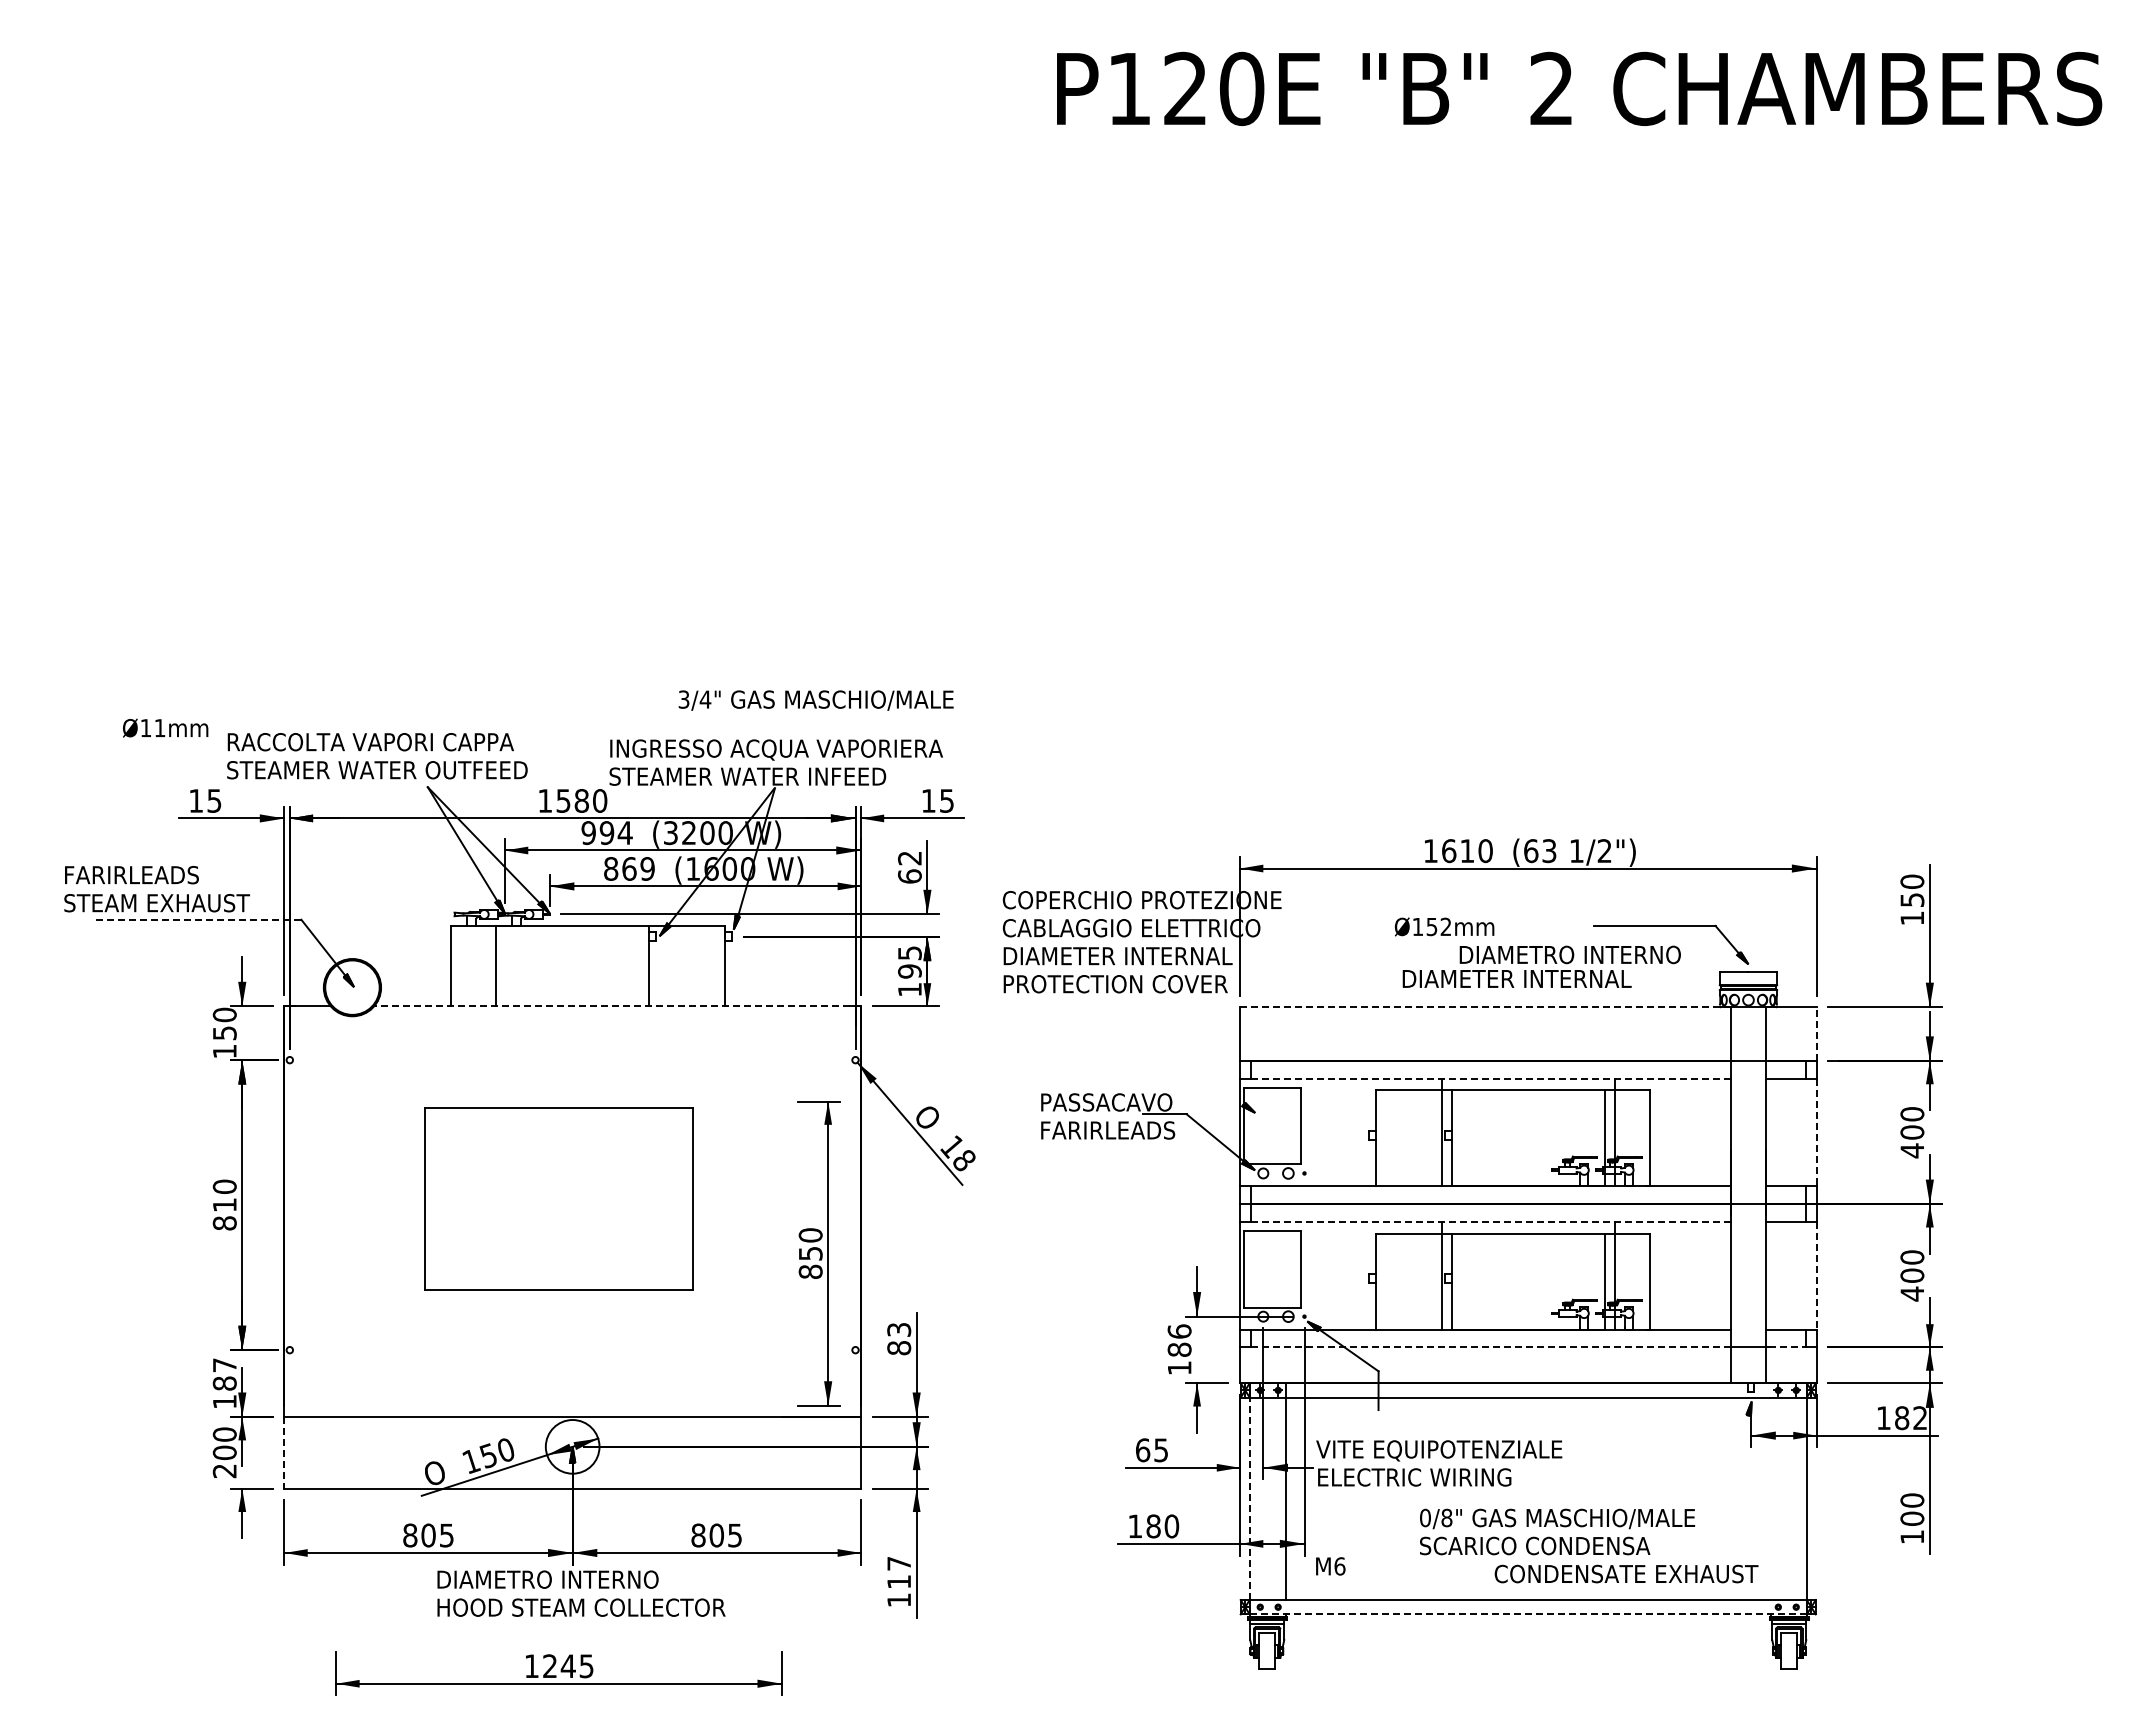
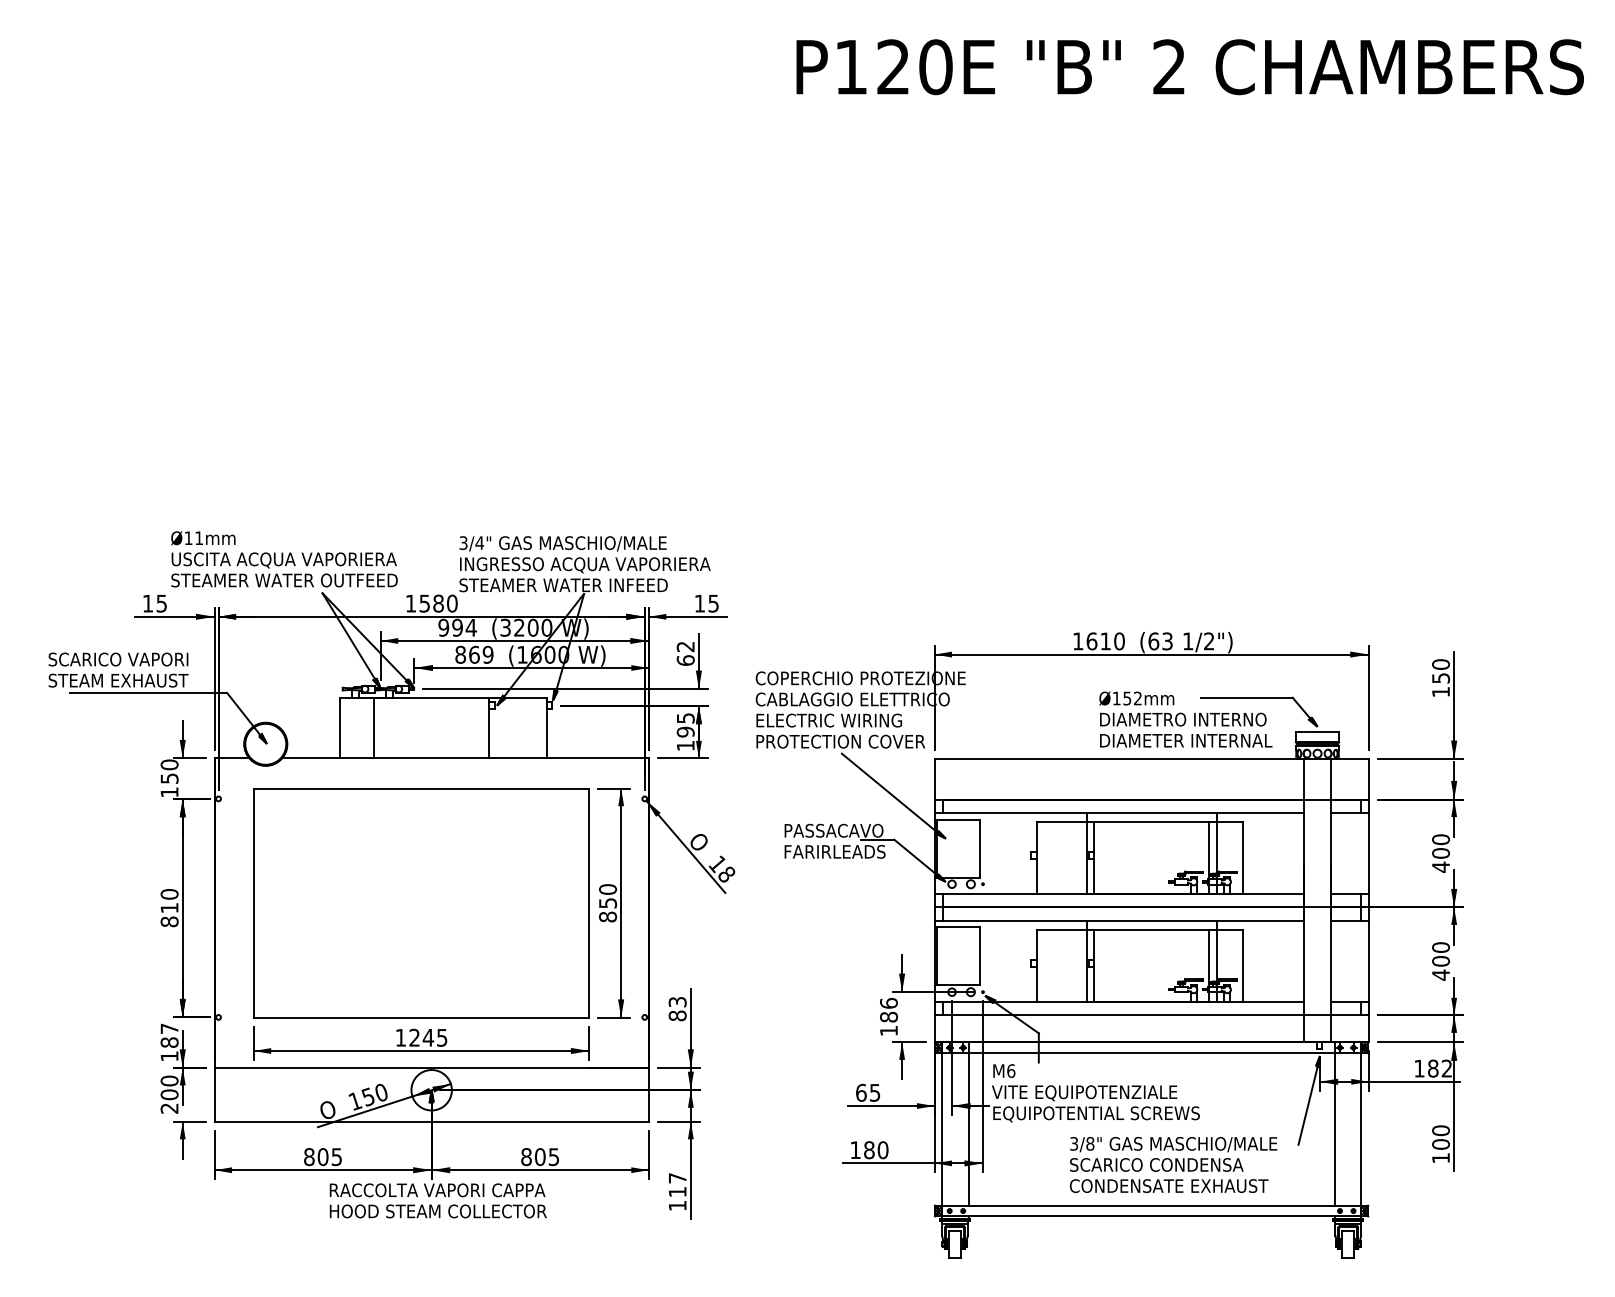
text: (815, 700) -> (562, 543), moved
text: (165, 727) -> (203, 537), moved
text: (376, 743) -> (283, 560), RACCOLTA VAPORI CAPPA -> USCITA ACQUA VAPORIERA
text: (156, 875) -> (118, 659), FARIRLEADS -> SCARICO VAPORI
line: (196, 919) -> (148, 692), dashed -> solid
text: (1444, 926) -> (1136, 698), moved
text: (1119, 956) -> (843, 720), DIAMETER INTERNAL -> ELECTRIC WIRING
text: (1516, 978) -> (1185, 740), moved
line: (616, 1006) -> (464, 758), dashed -> solid
line: (1485, 1007) -> (1119, 759), dashed -> solid
line: (1816, 1034) -> (1368, 779), dashed -> solid
line: (1180, 1052) -> (889, 793), added
line: (1490, 1078) -> (1123, 812), dashed -> solid
line: (1816, 1132) -> (1368, 853), dashed -> solid
part: (558, 1198) -> (421, 903), size x1.67
line: (1490, 1222) -> (1123, 921), dashed -> solid
part: (818, 1253) -> (613, 903), moved
line: (1816, 1275) -> (1368, 961), dashed -> solid
line: (1490, 1347) -> (1123, 1015), dashed -> solid
line: (1787, 1347) -> (1346, 1015), dashed -> solid
line: (284, 1452) -> (214, 1094), dashed -> solid
line: (1735, 1467) -> (1307, 1105), added
text: (1461, 1478) -> (1101, 1114), ELECTRIC WIRING -> EQUIPOTENTIAL SCREWS
line: (1249, 1491) -> (941, 1123), dashed -> solid
line: (1771, 1491) -> (1334, 1123), added
text: (1425, 1517) -> (1074, 1143), 0/8" -> 3/8"
text: (1330, 1566) -> (1004, 1071), moved
text: (1626, 1573) -> (1169, 1185), moved
text: (581, 1579) -> (438, 1190), DIAMETRO INTERNO -> RACCOLTA VAPORI CAPPA
line: (1528, 1614) -> (1151, 1216), dashed -> solid
part: (558, 1673) -> (421, 1043), moved

